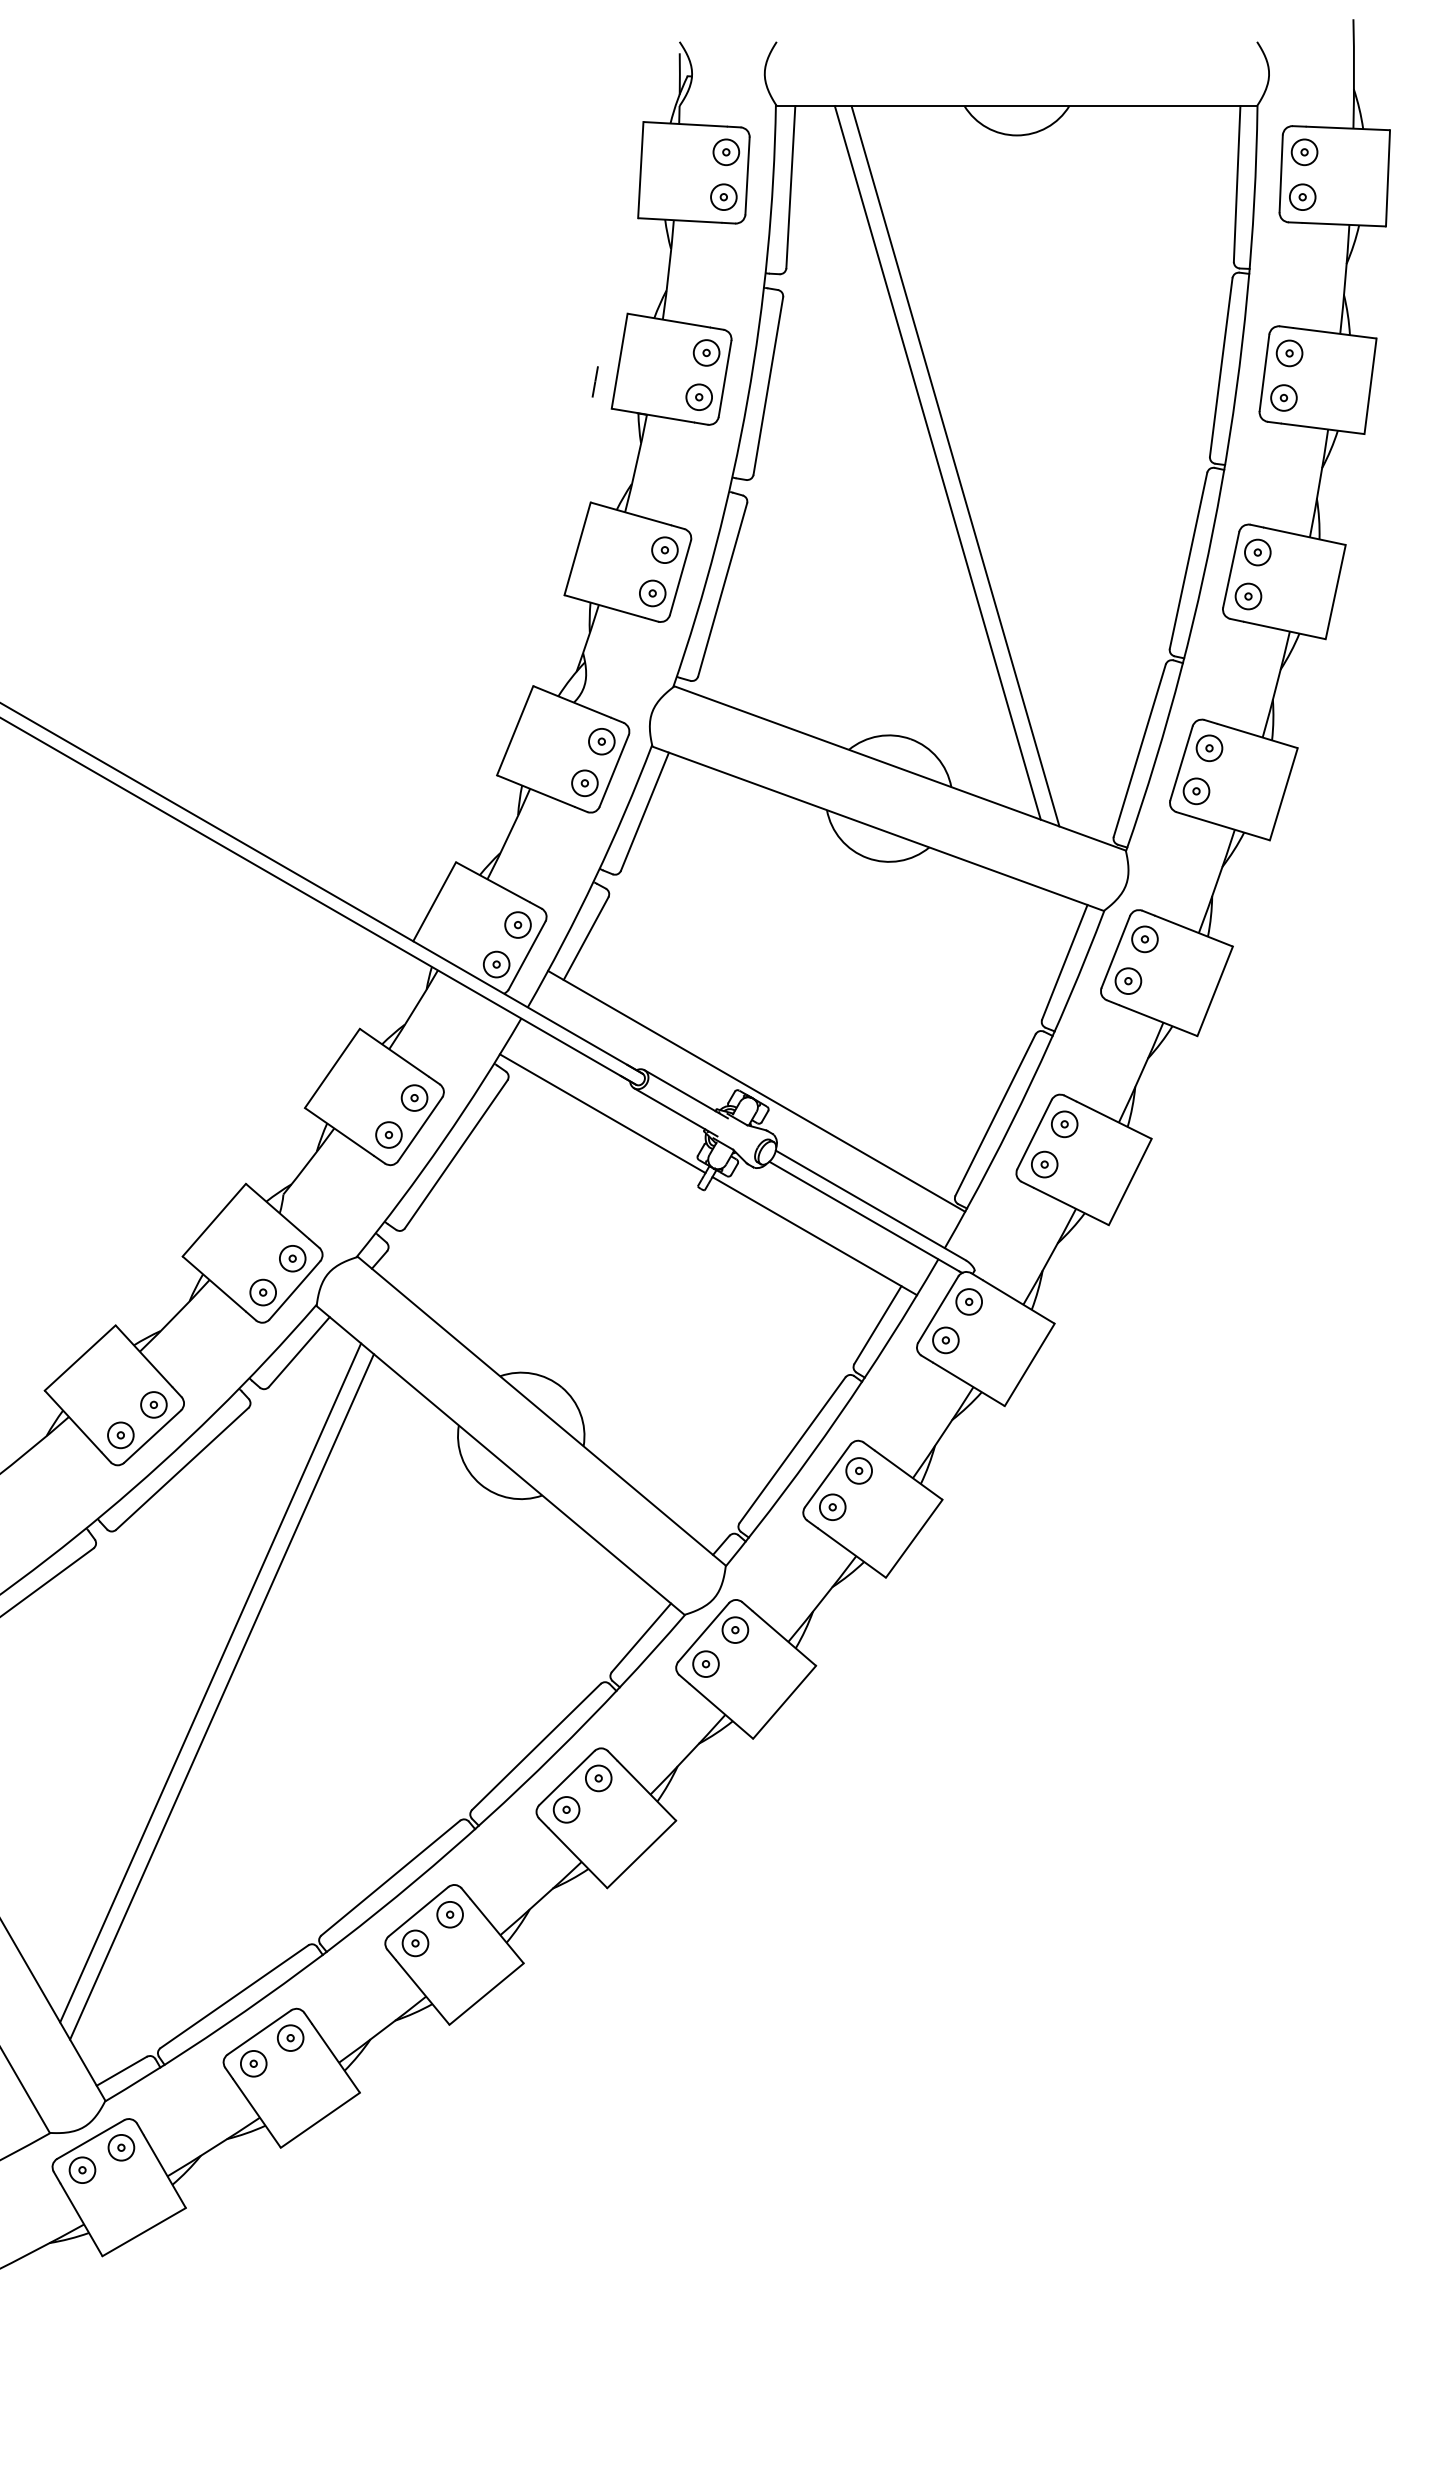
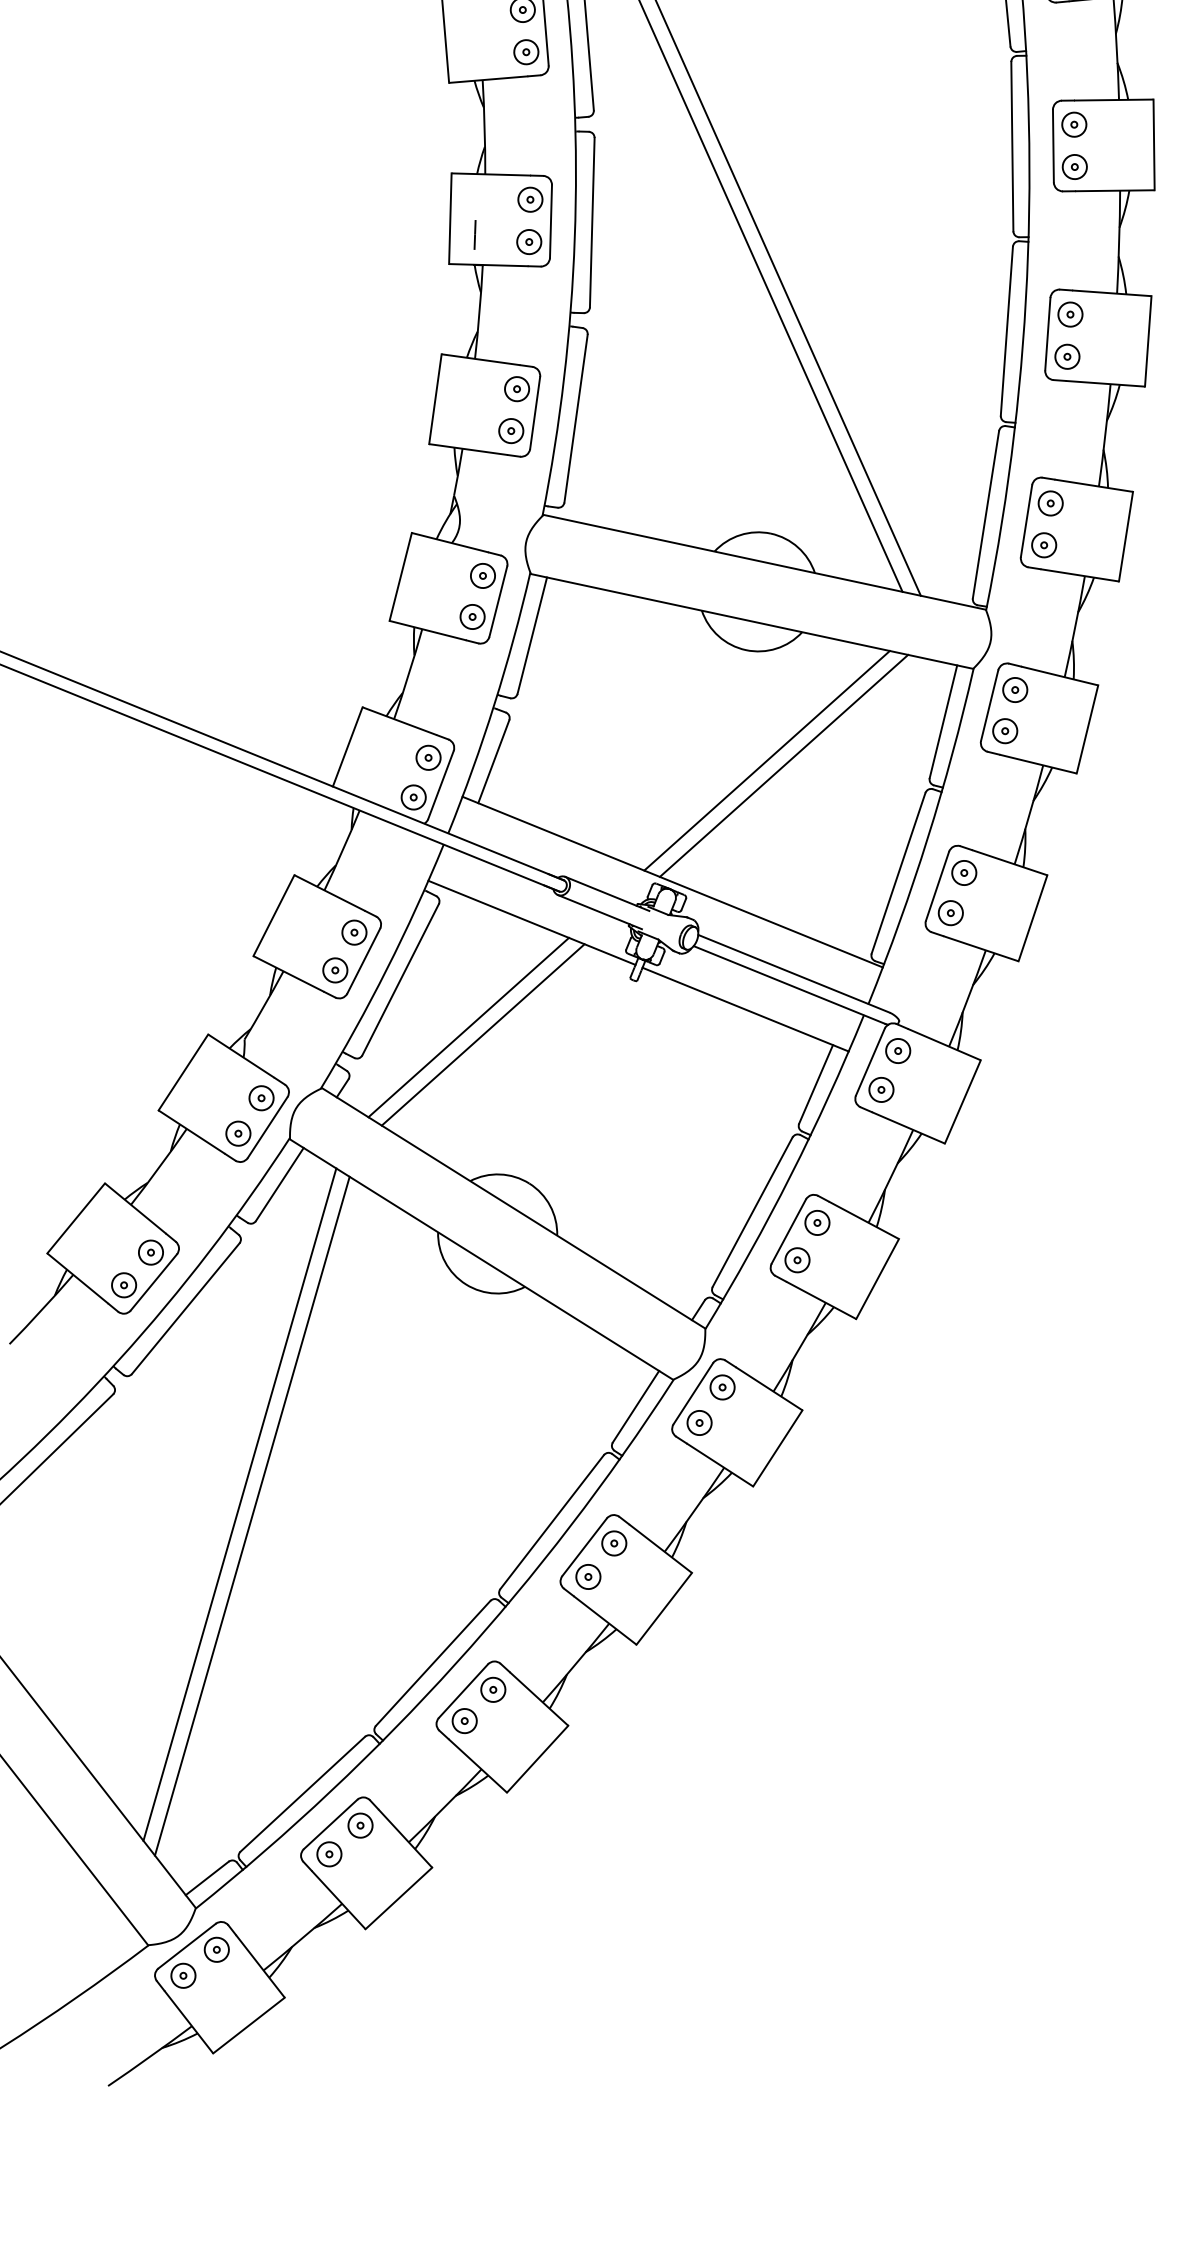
line: (594, 381) -> (474, 234), moved
line: (873, 977) -> (766, 760), added
line: (890, 985) -> (783, 766), added
line: (520, 1214) -> (468, 1027), added
line: (534, 1224) -> (482, 1035), added

